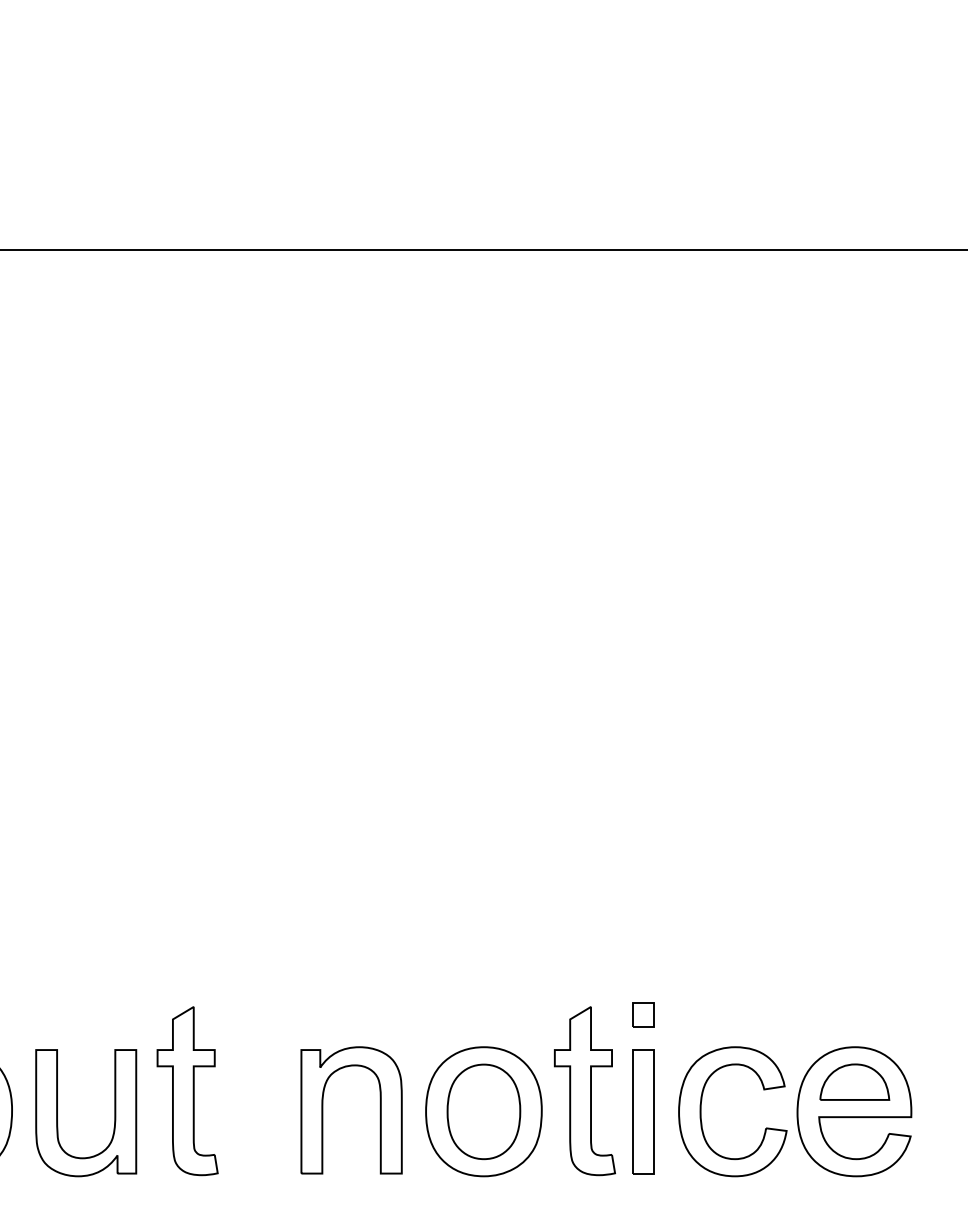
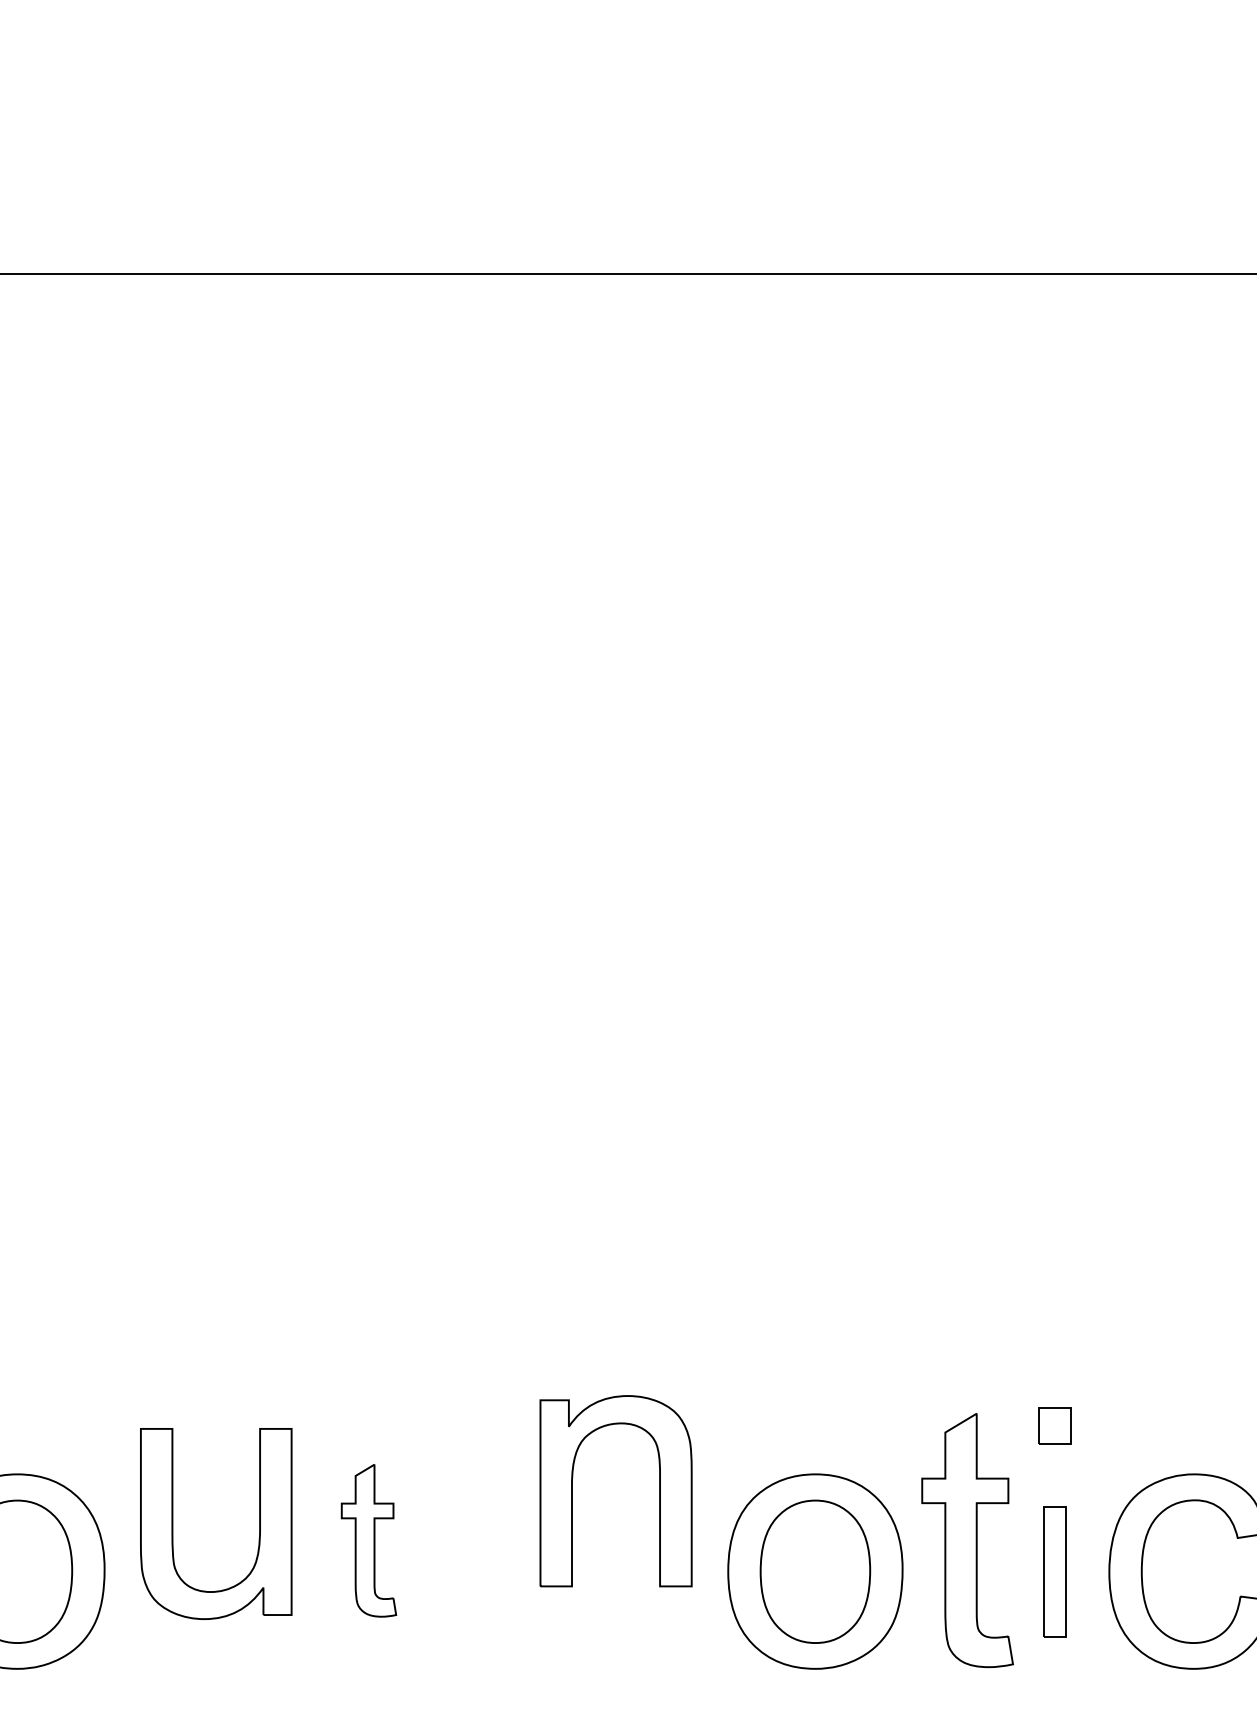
part: (187, 1091) -> (368, 1541), size x0.6
part: (323, 1110) -> (573, 1491), moved
part: (643, 1111) -> (1055, 1571), size x0.7
part: (114, 1113) -> (258, 1524), moved

